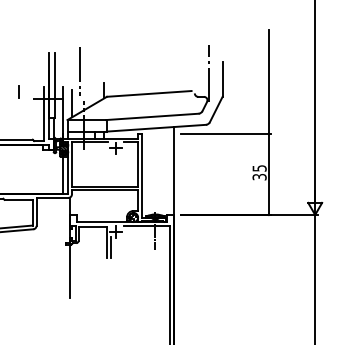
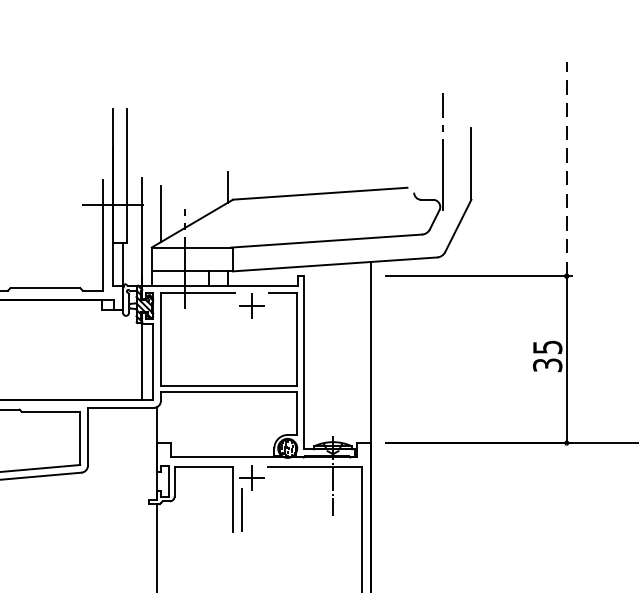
line: (79, 71) -> (176, 147), removed
line: (268, 81) -> (565, 168), solid -> dashed
line: (18, 91) -> (50, 188), removed

